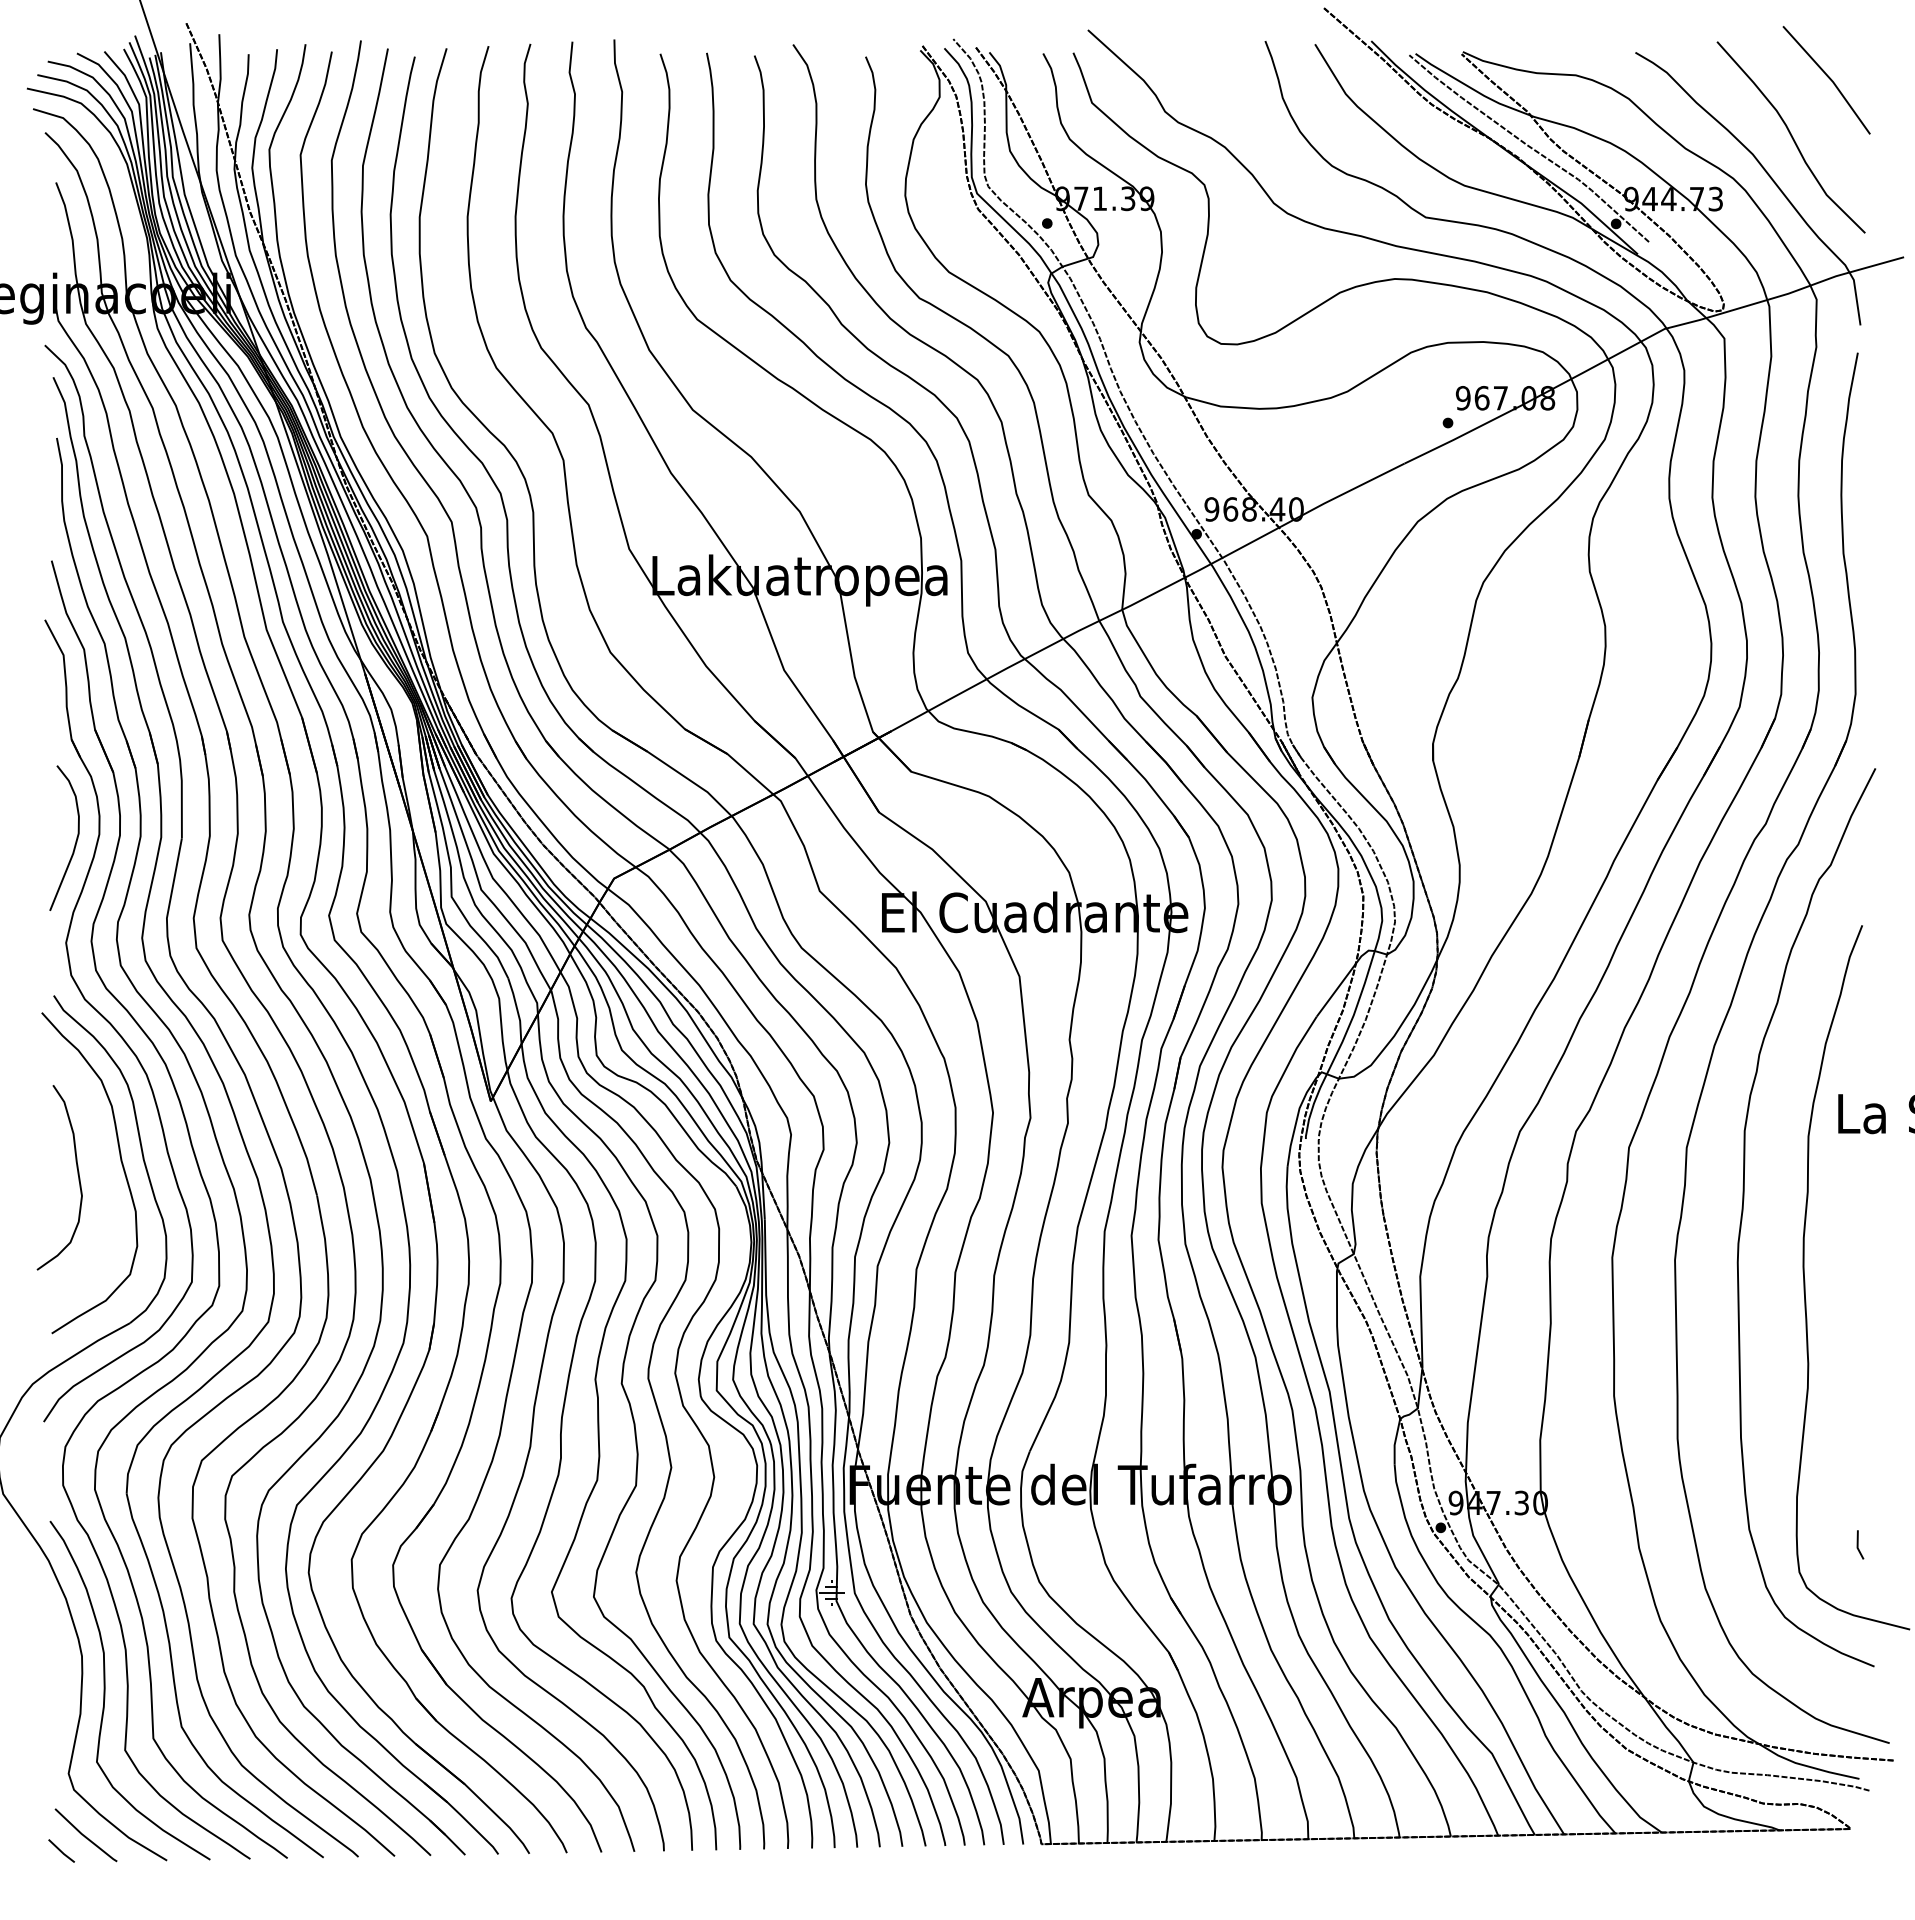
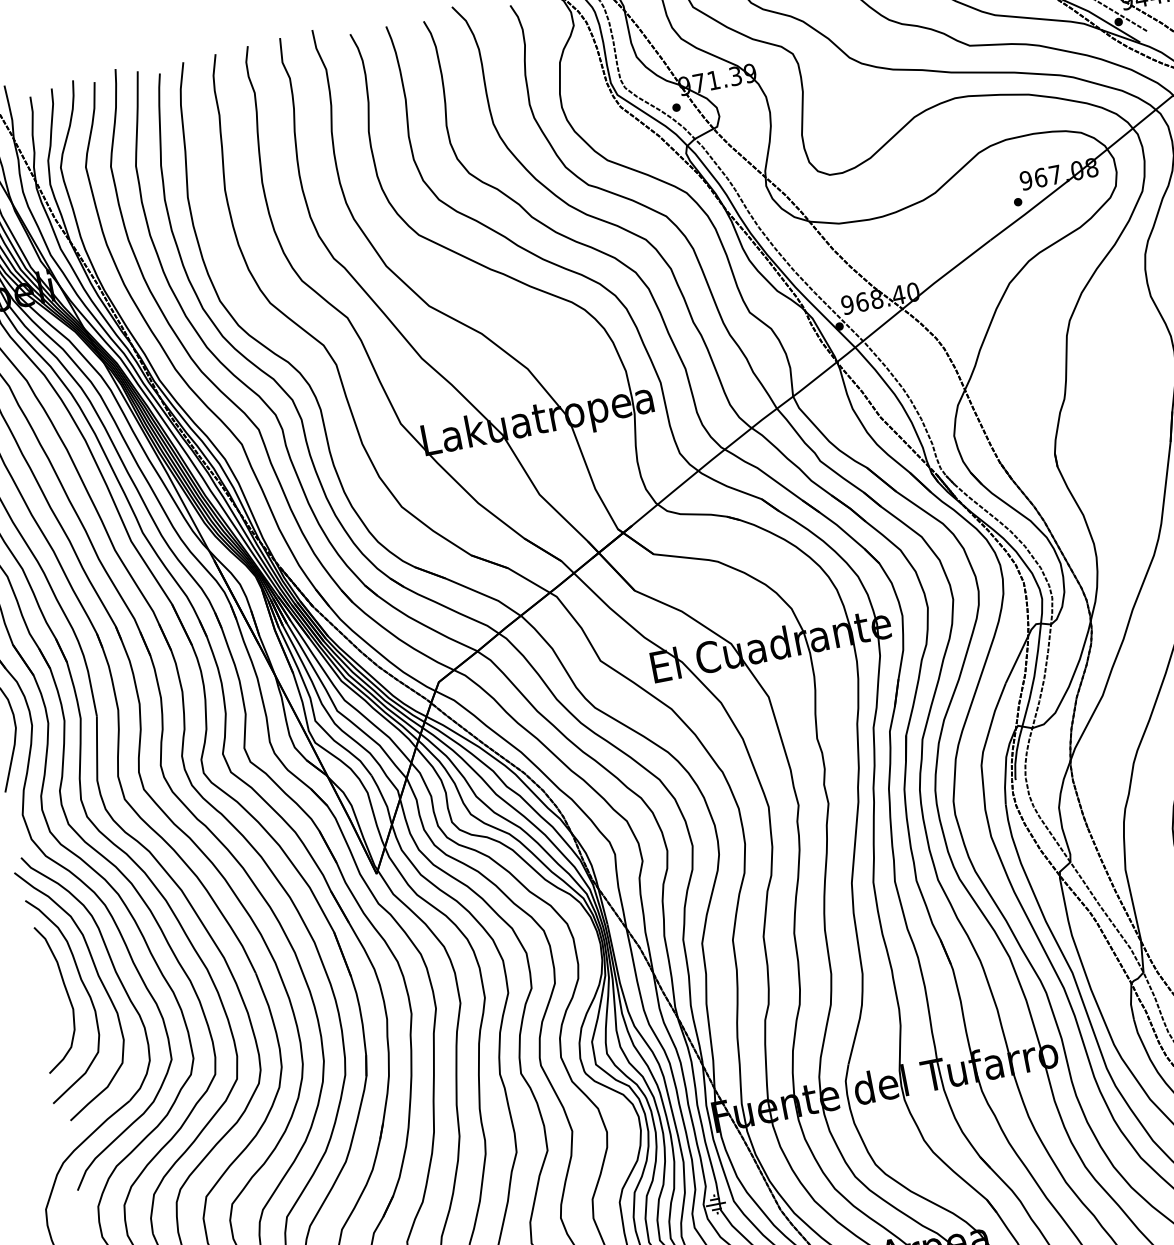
curve: (100, 1170) -> (83, 986), added

